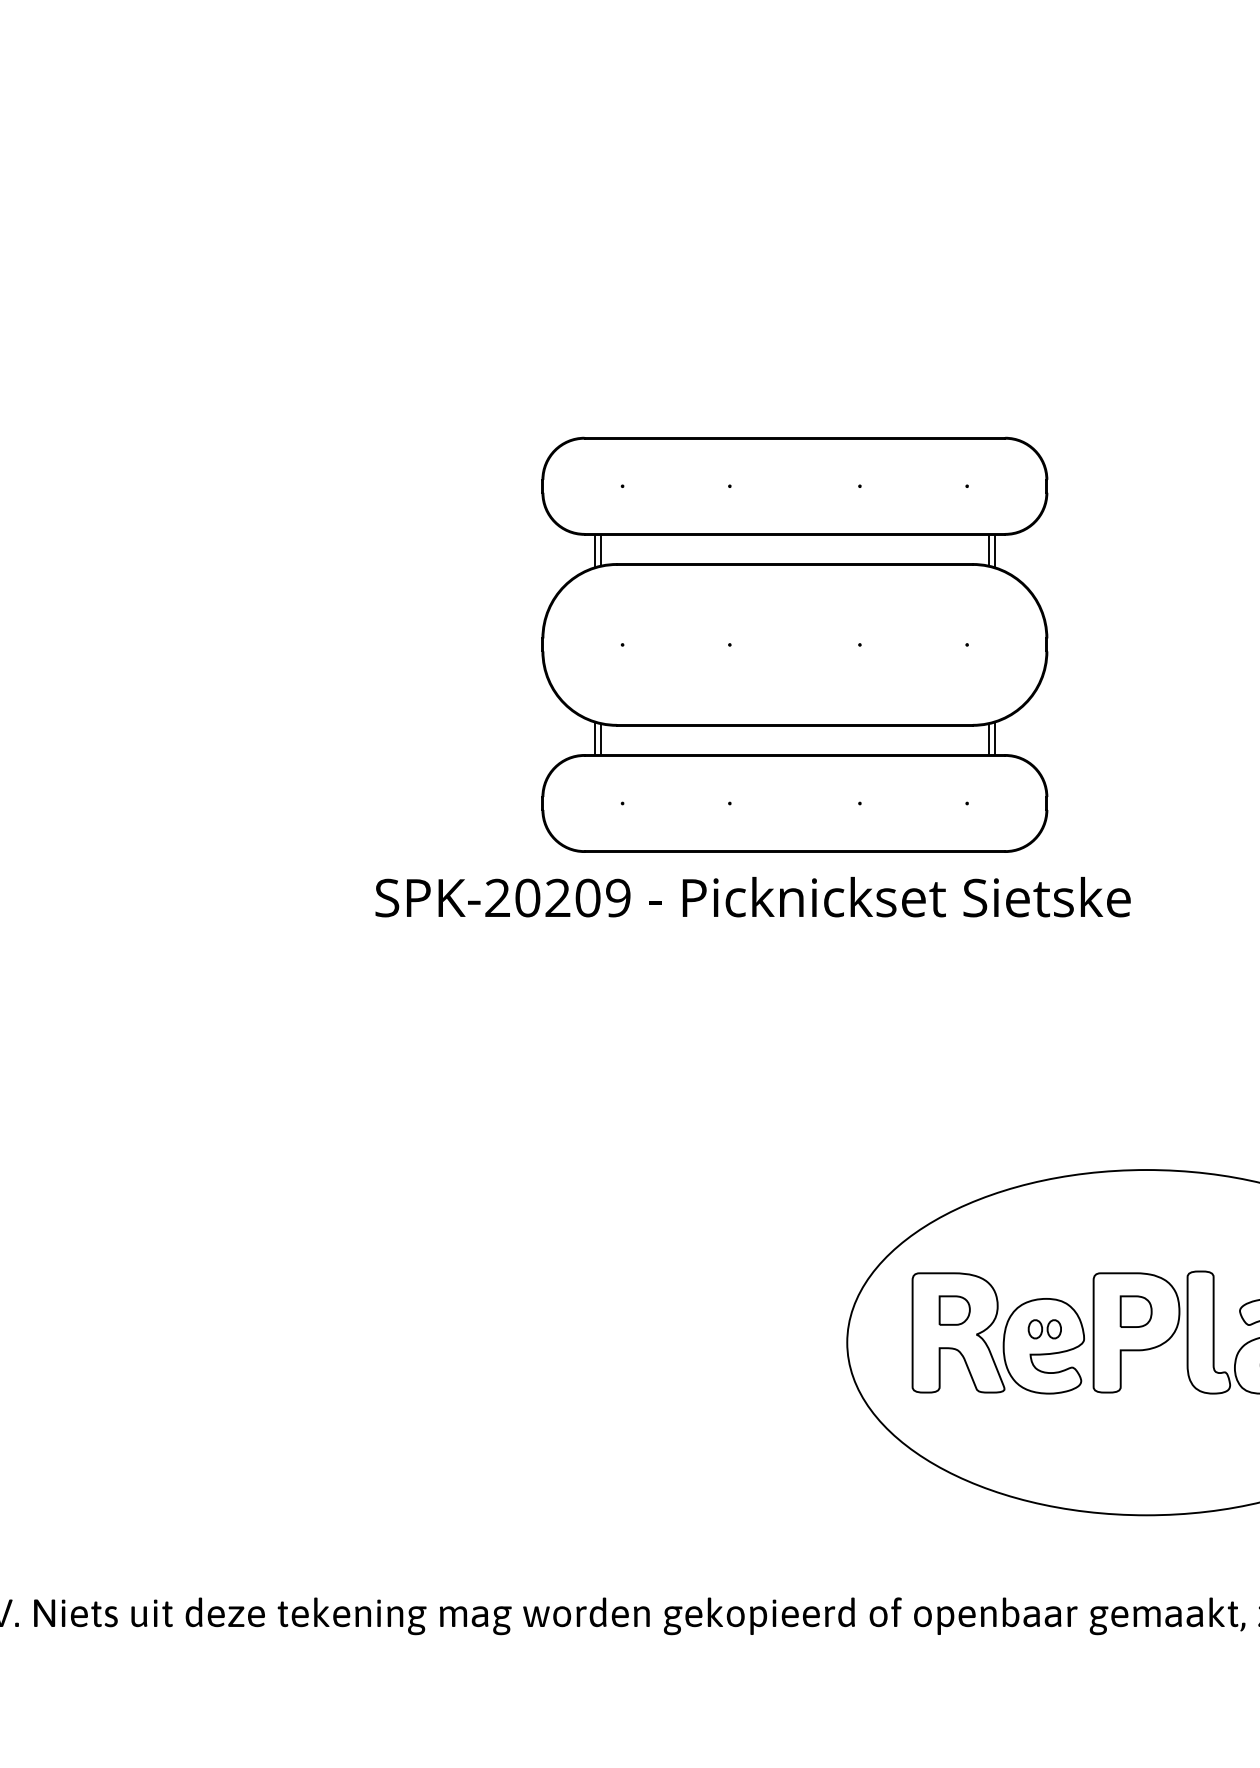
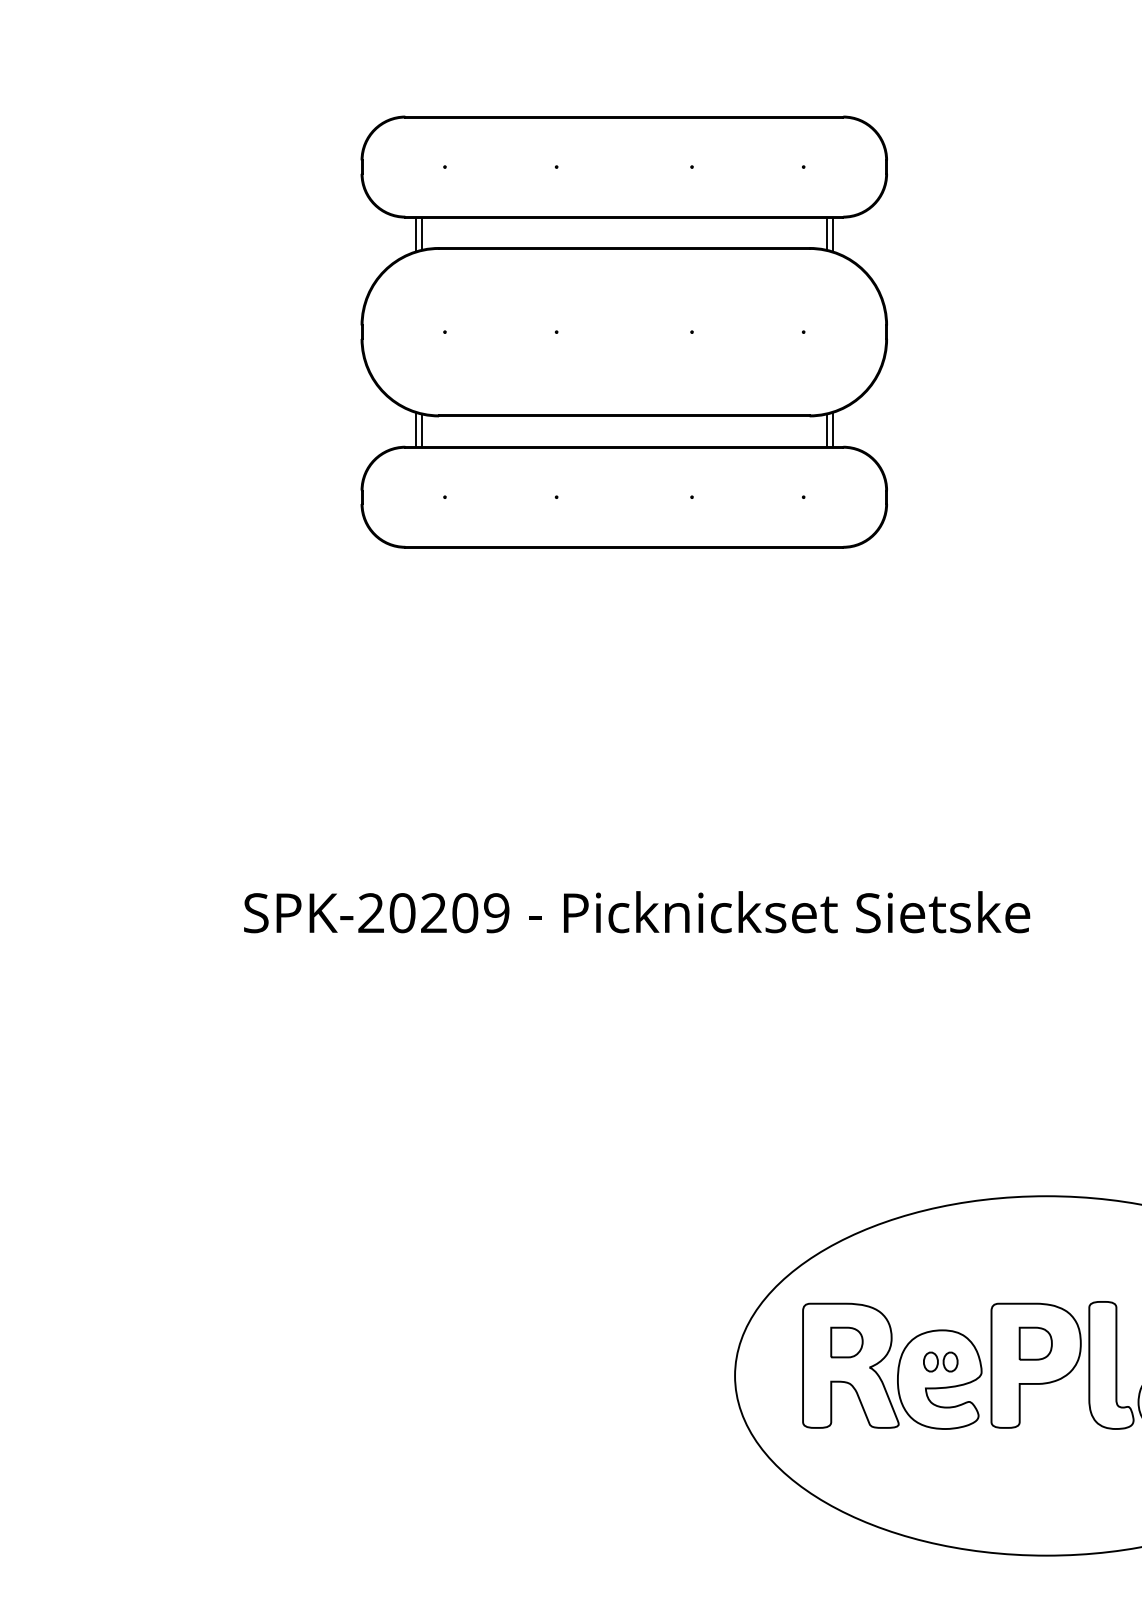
part: (794, 644) -> (623, 331), moved

